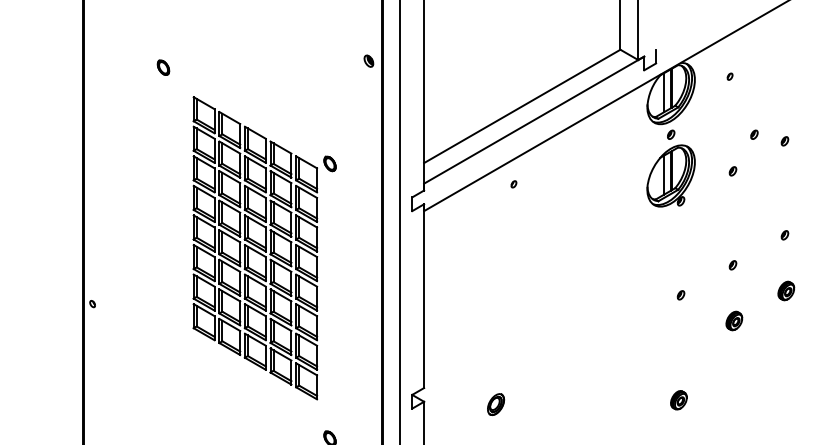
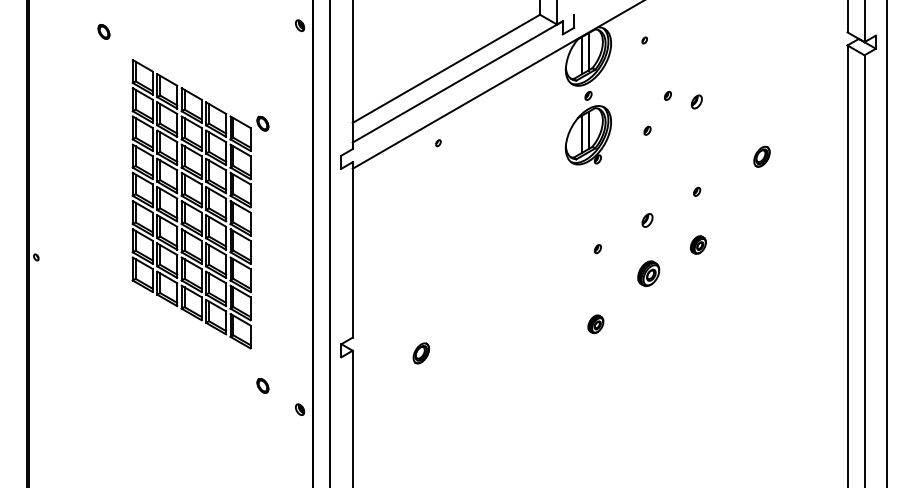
part: (785, 141) -> (697, 102), size x1.6
part: (732, 265) -> (647, 220), size x1.6
part: (734, 320) -> (648, 273), size x1.4
part: (678, 399) -> (595, 323), moved

